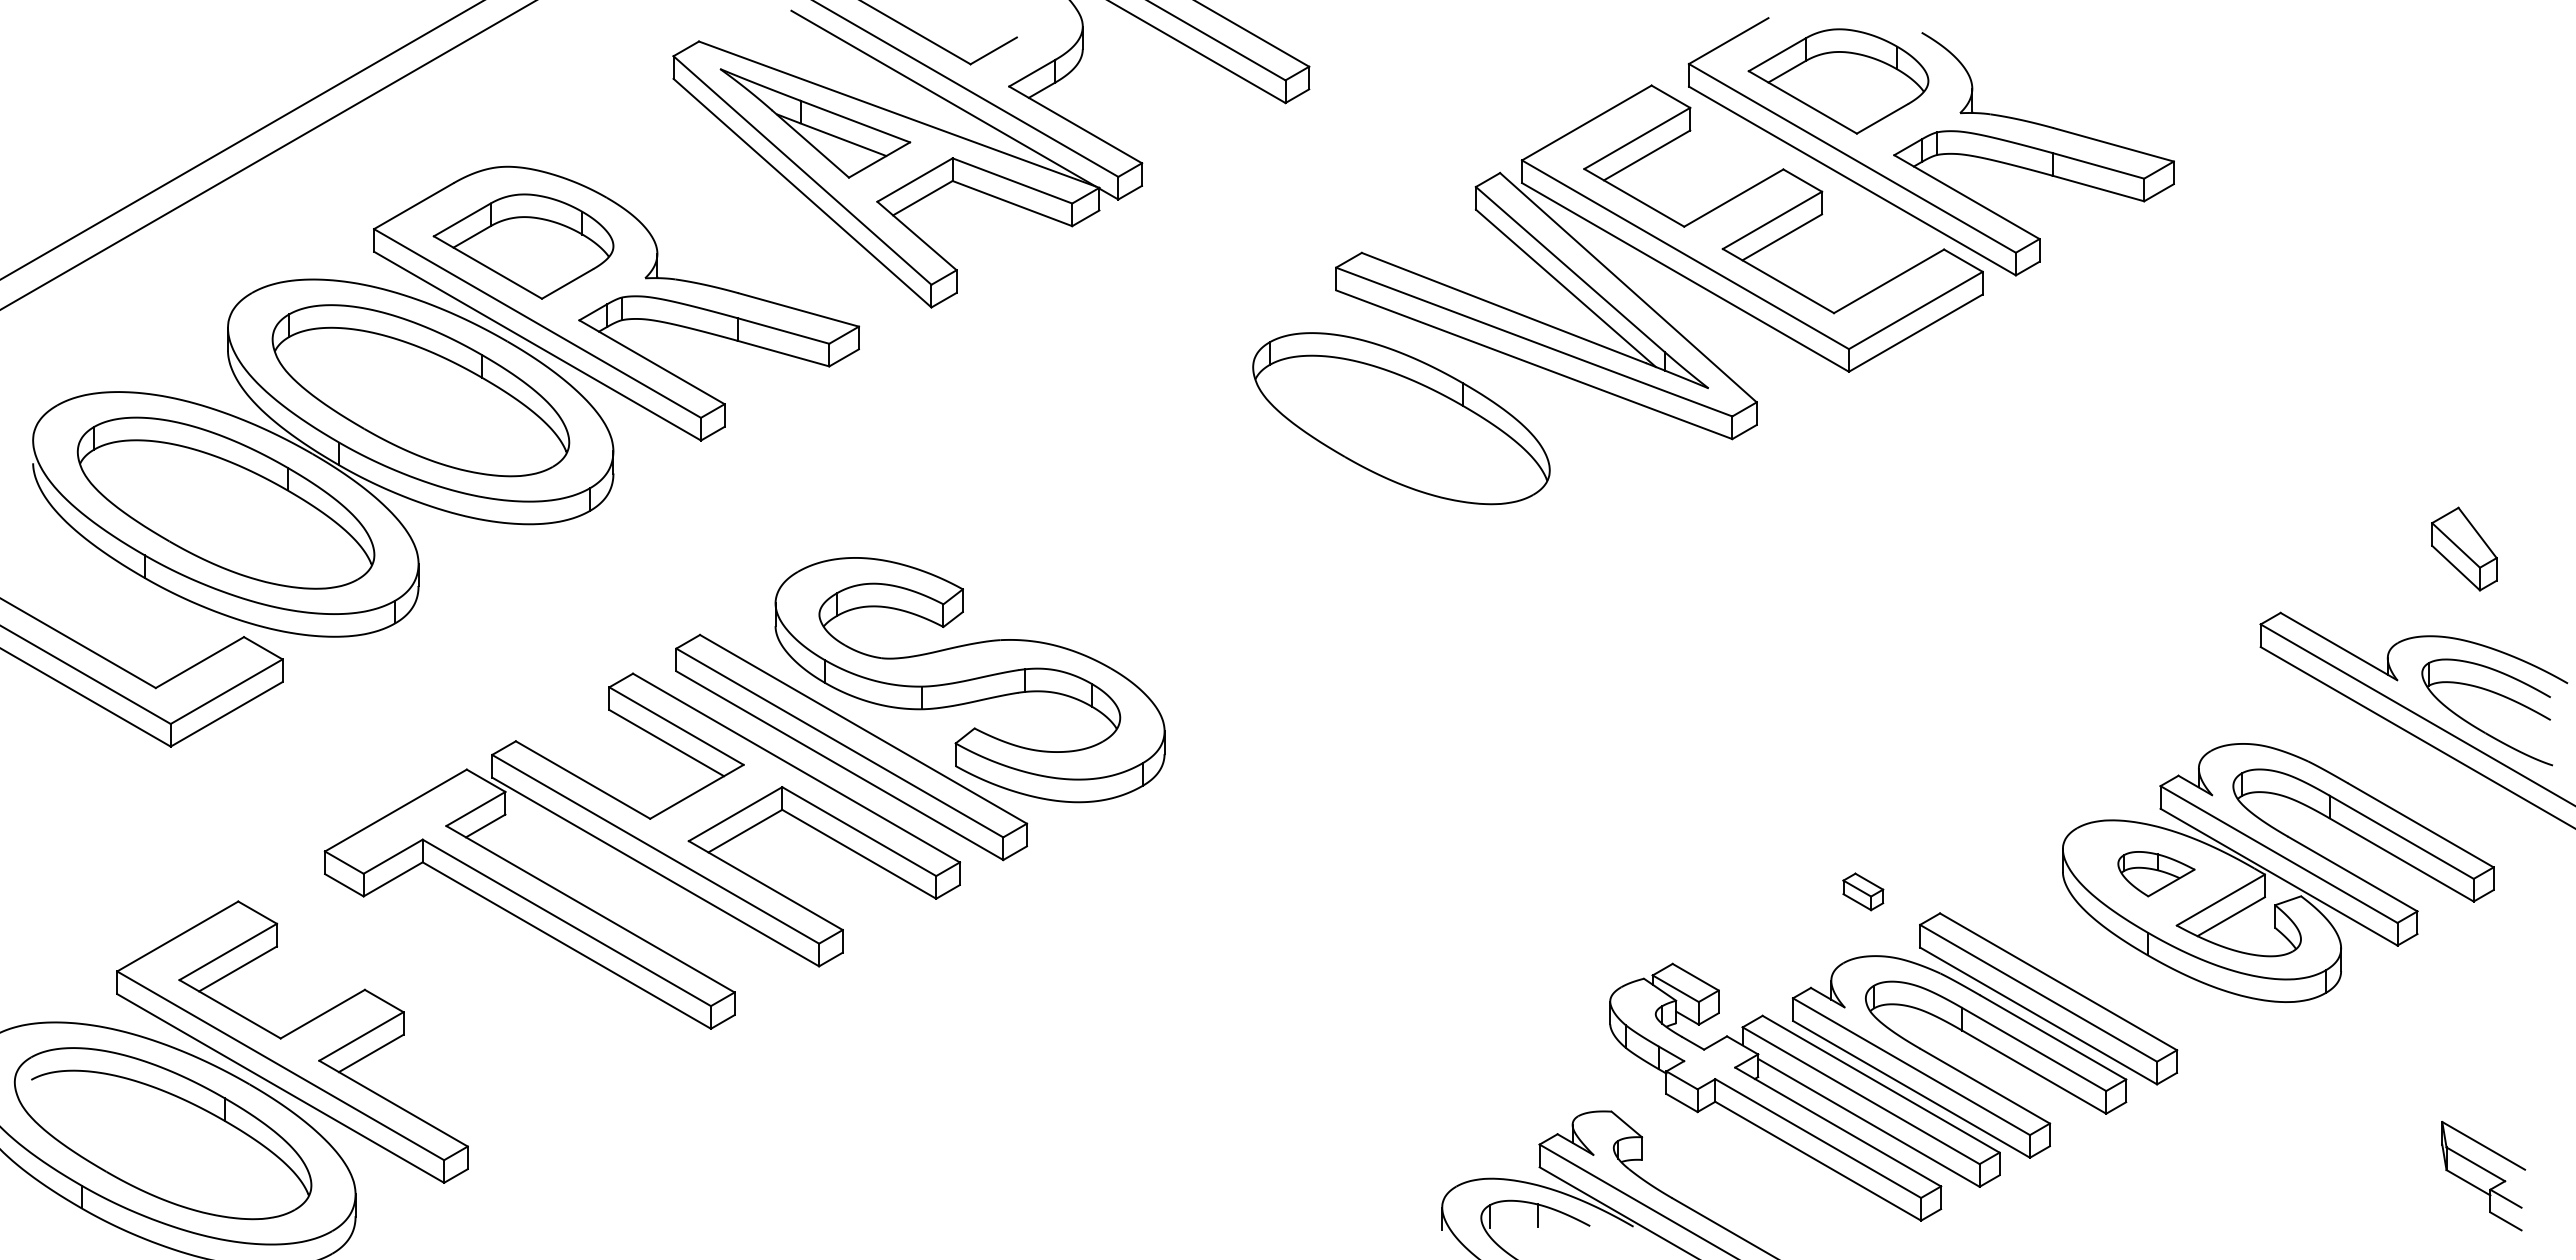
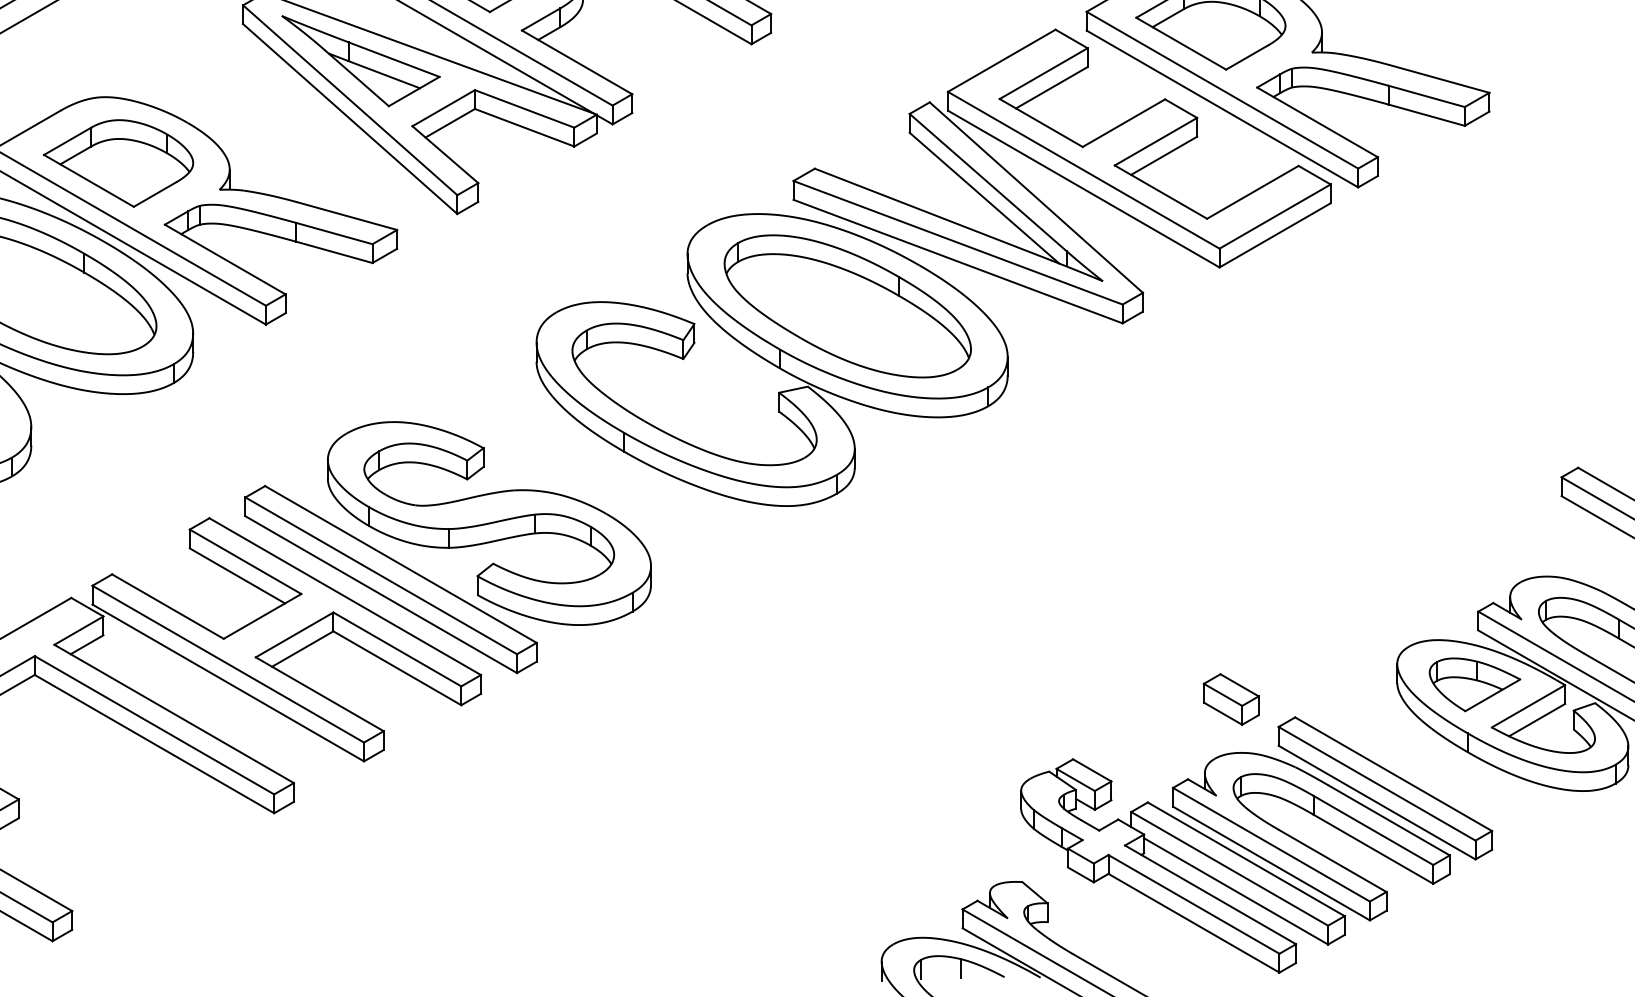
part: (1309, 482) -> (771, 359), added
part: (2156, 873) -> (1475, 684), size x1.43
part: (1863, 891) -> (1231, 699), size x1.67

